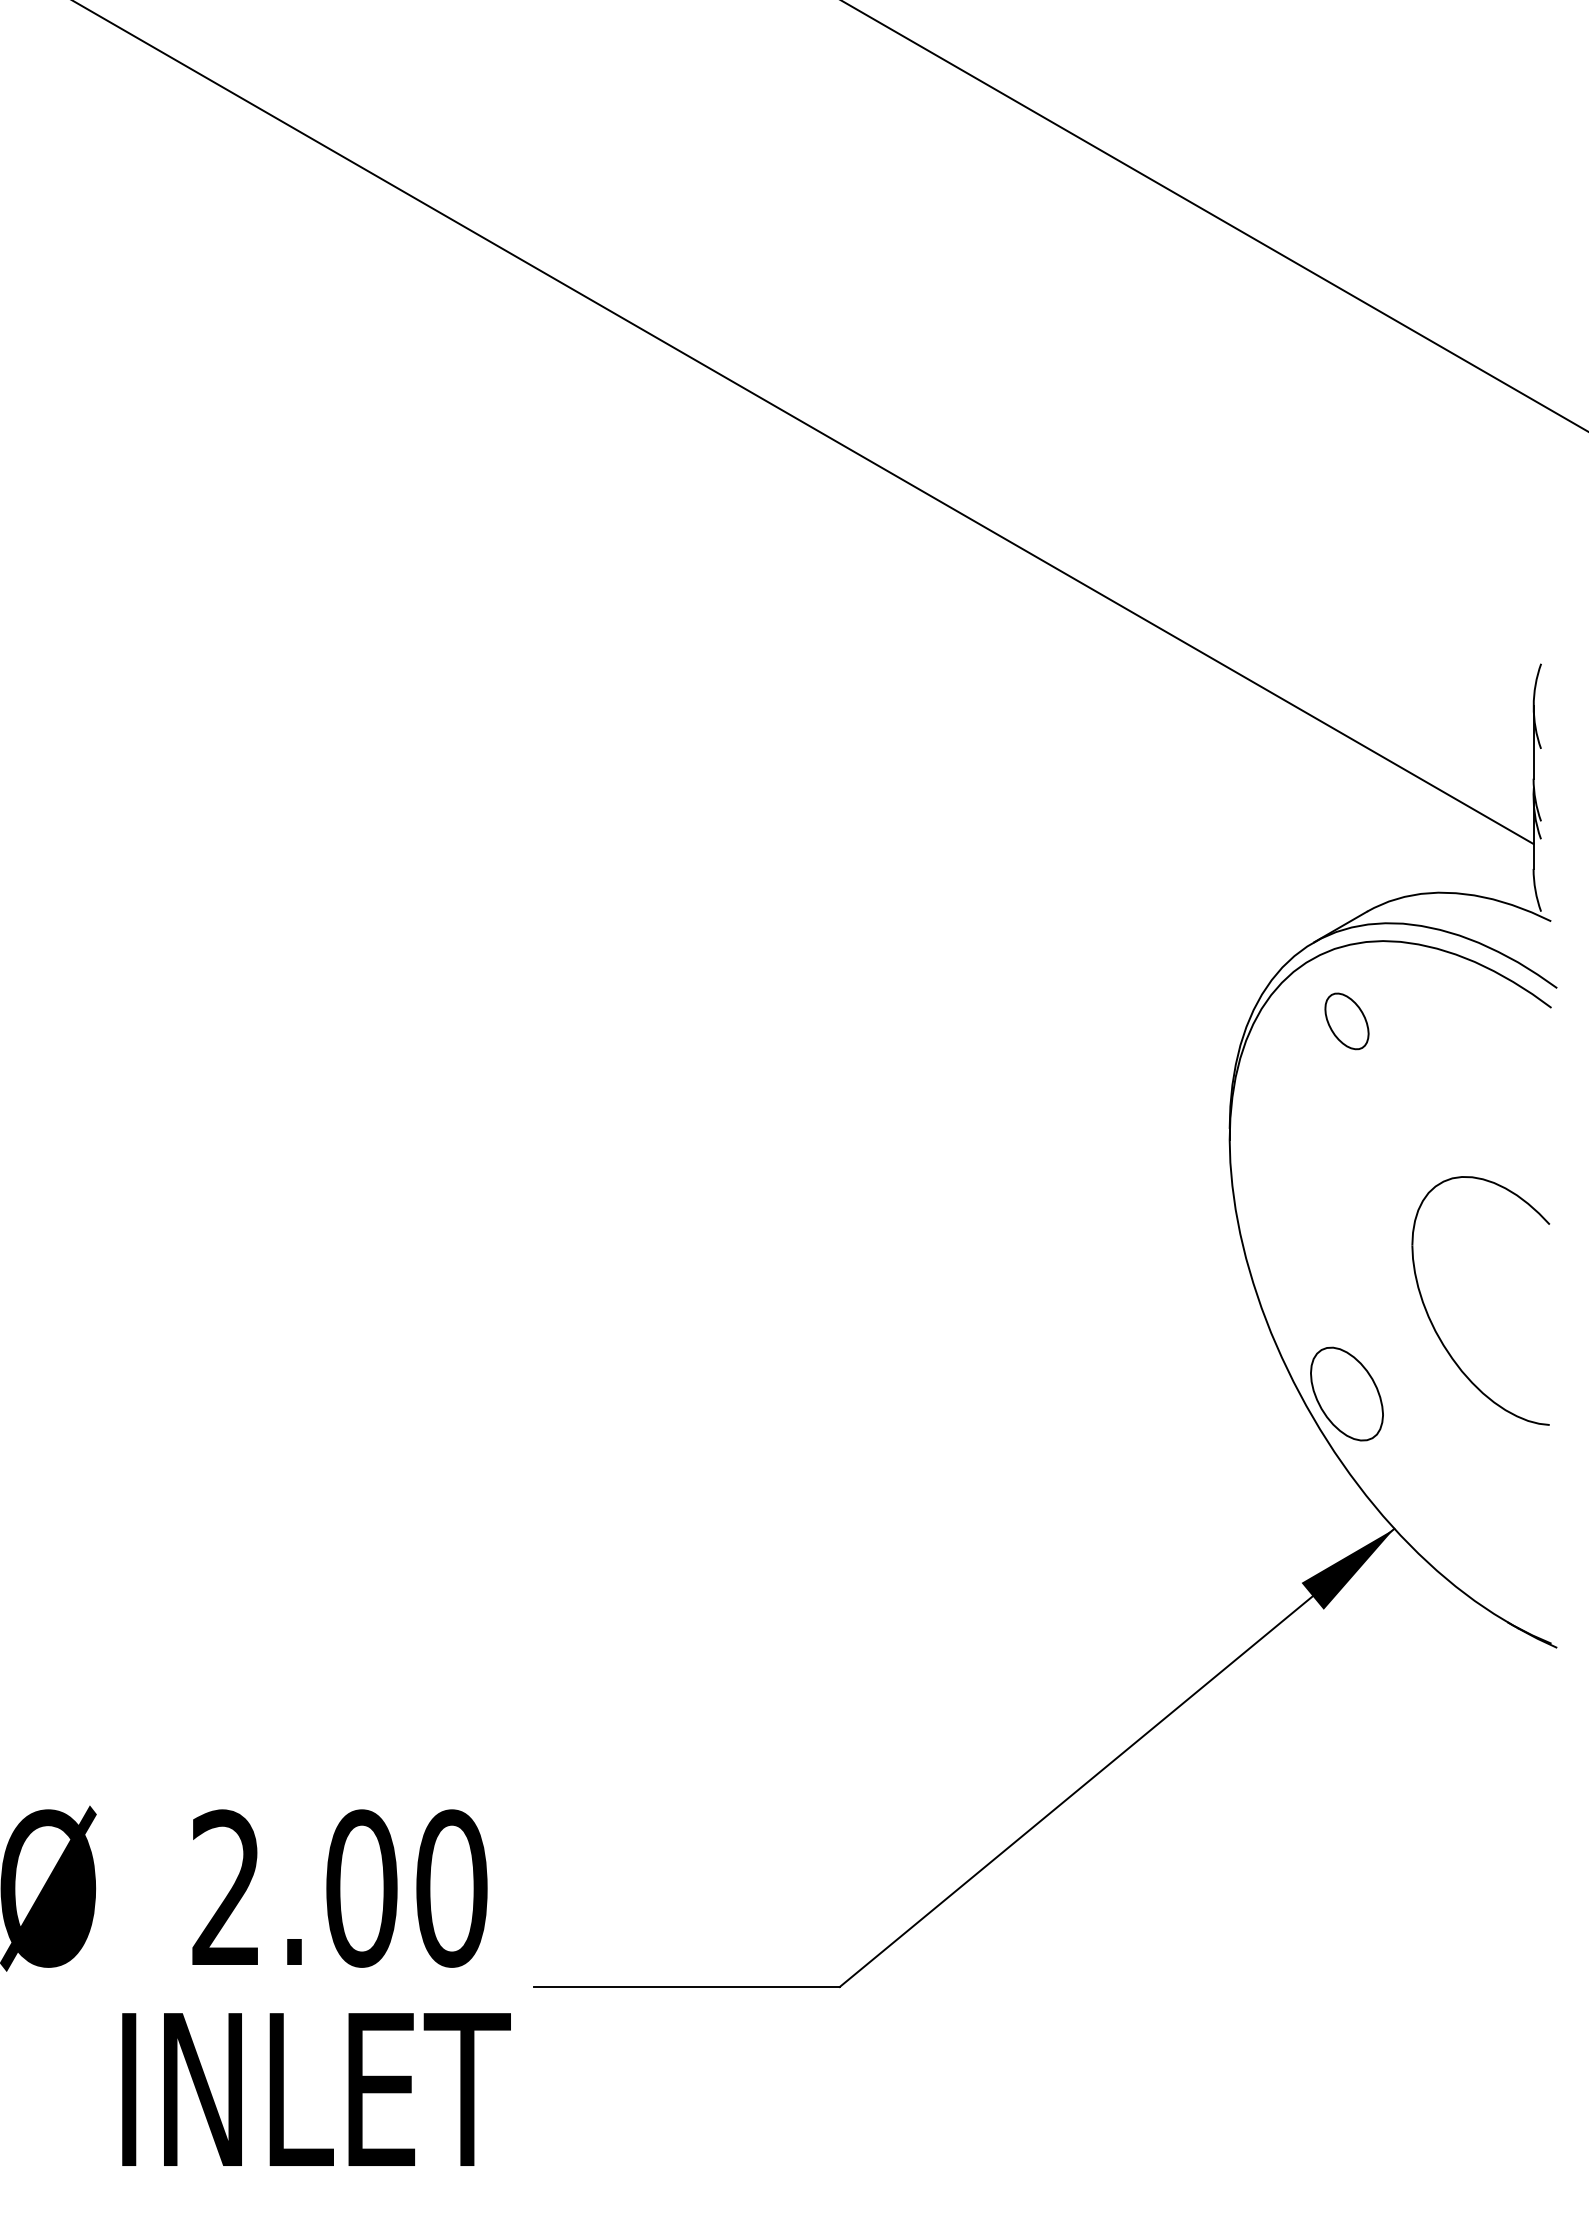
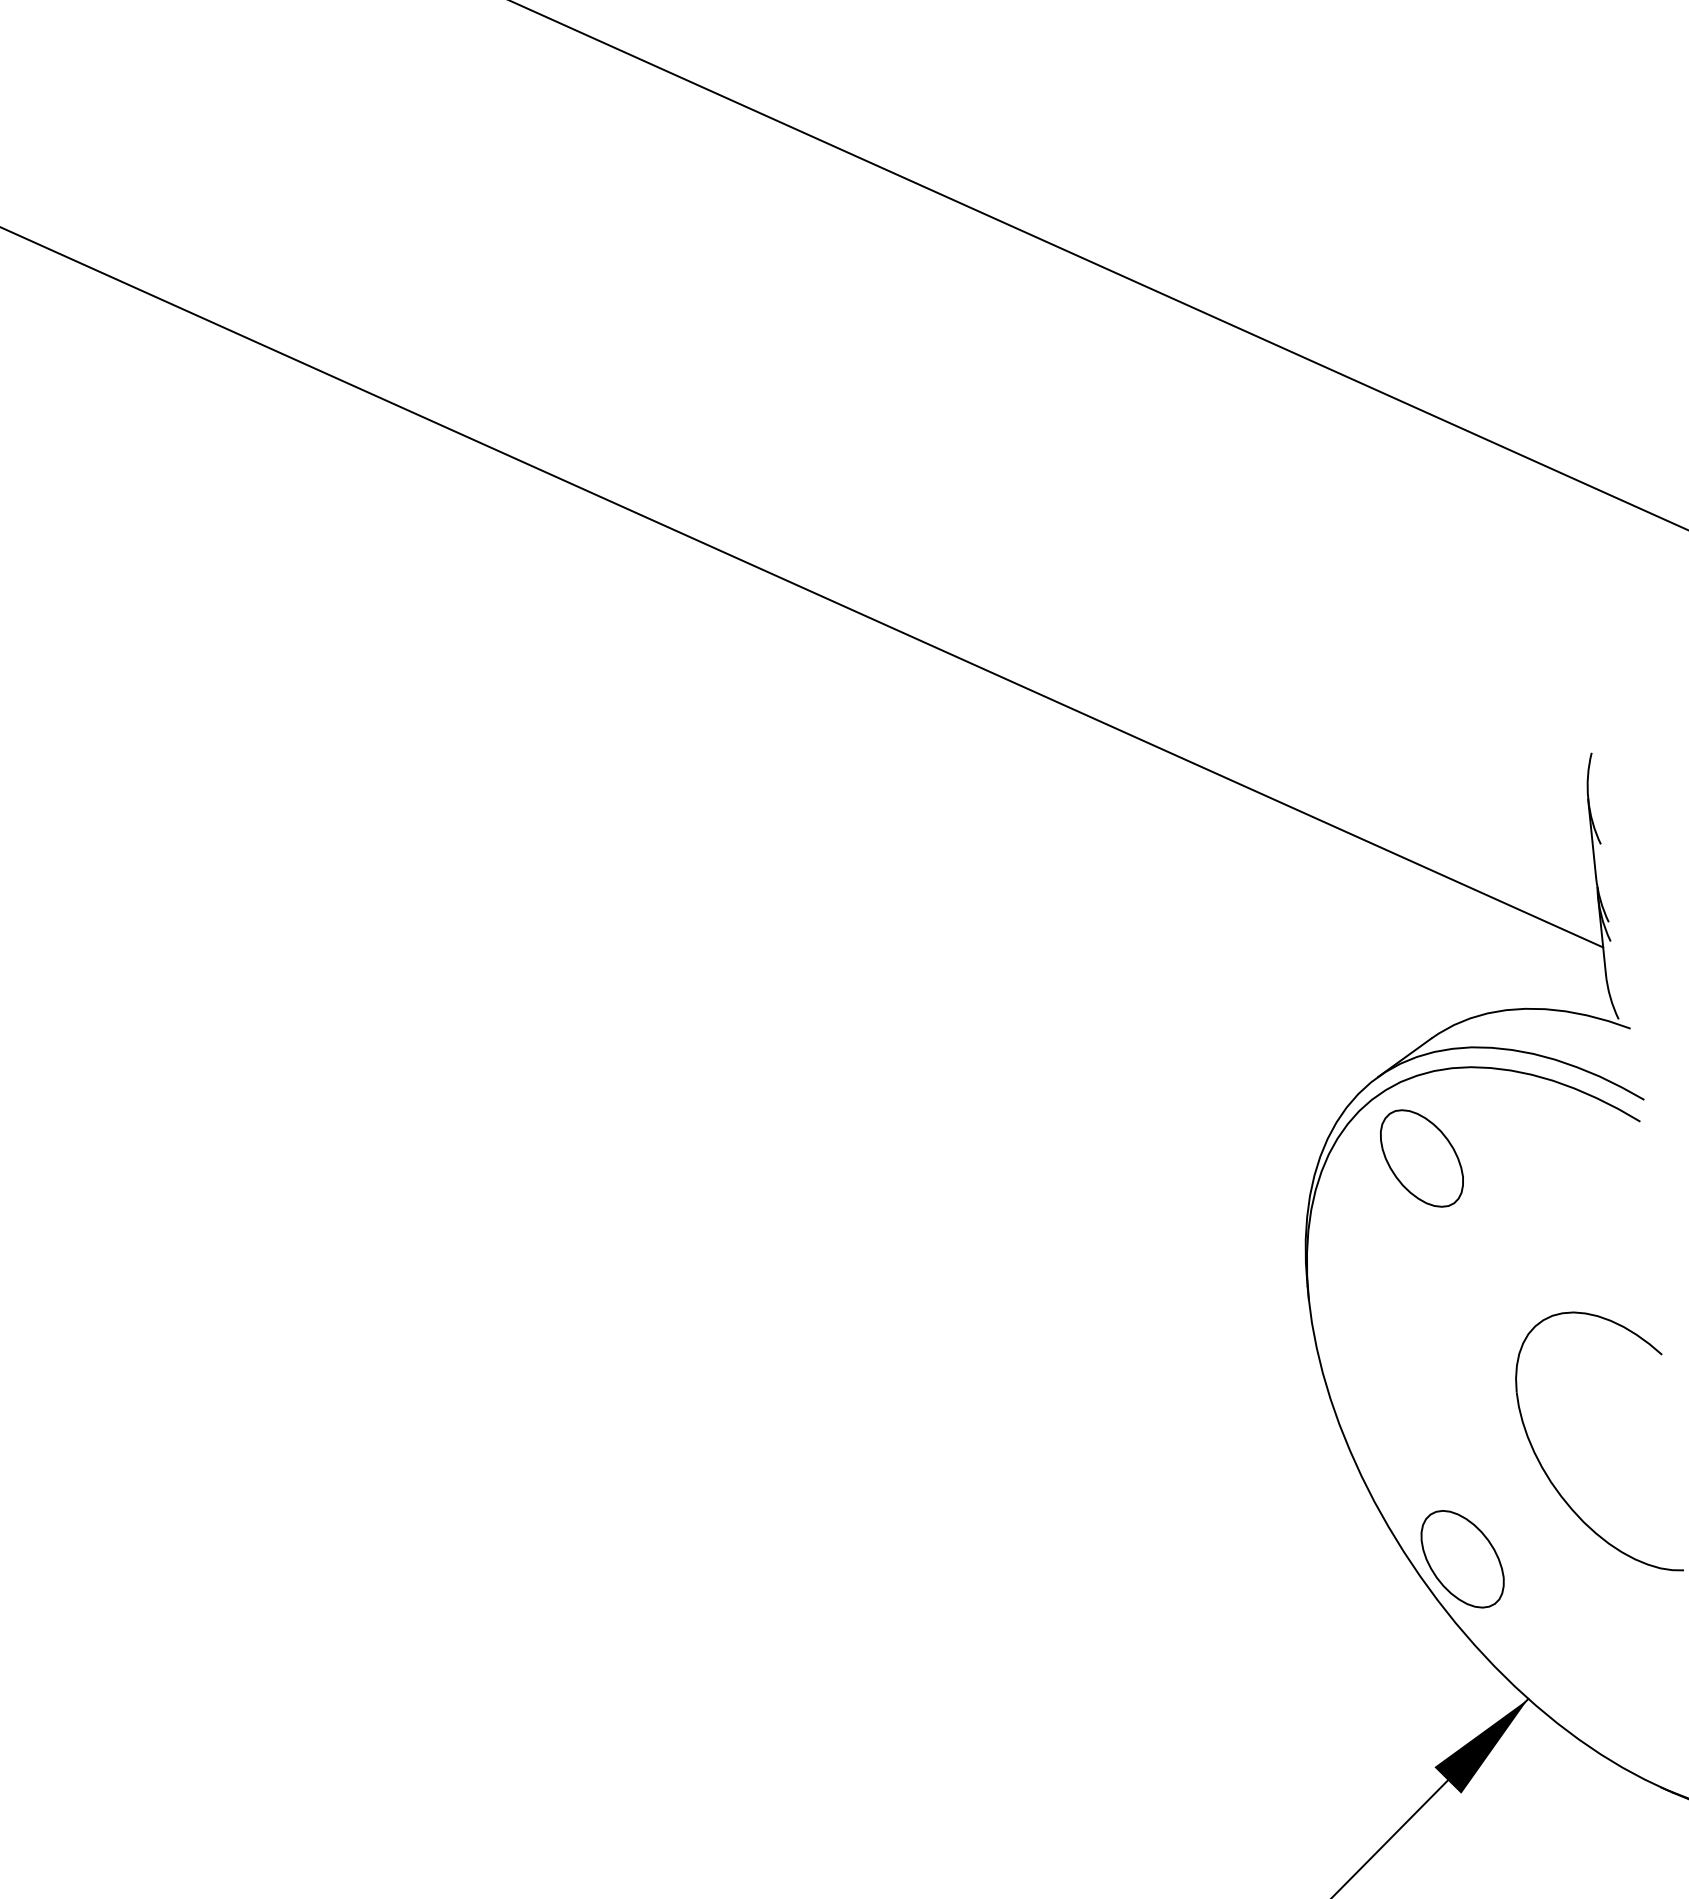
part: (1346, 1021) -> (1421, 1158), size x1.67

